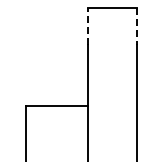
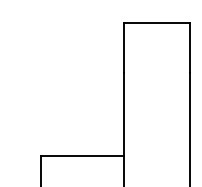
line: (87, 25) -> (123, 46), dashed -> solid
line: (136, 26) -> (189, 48), dashed -> solid

